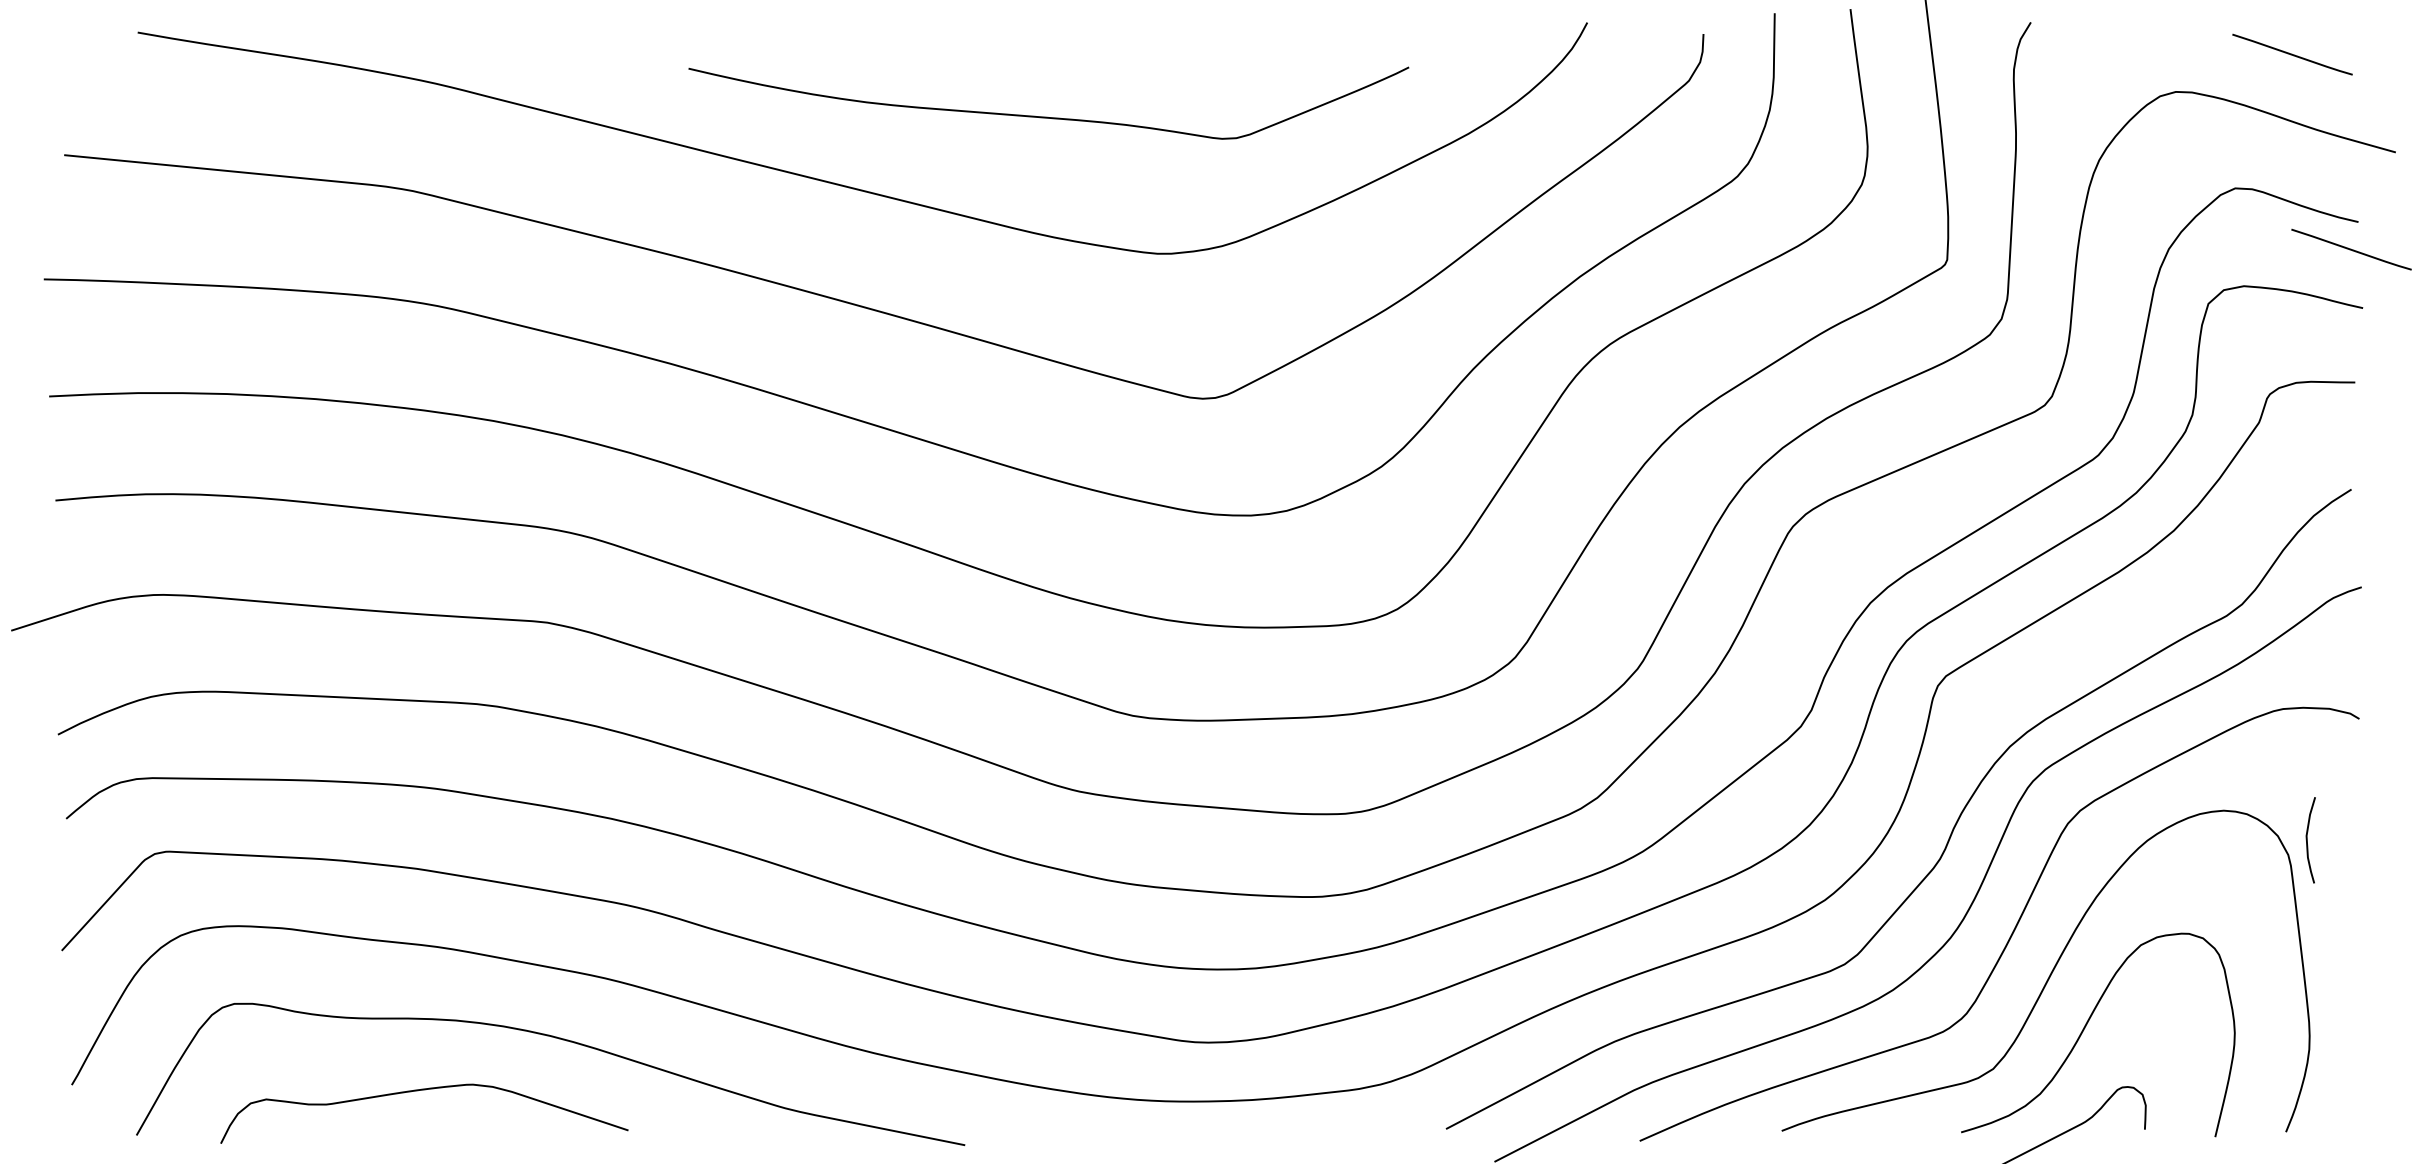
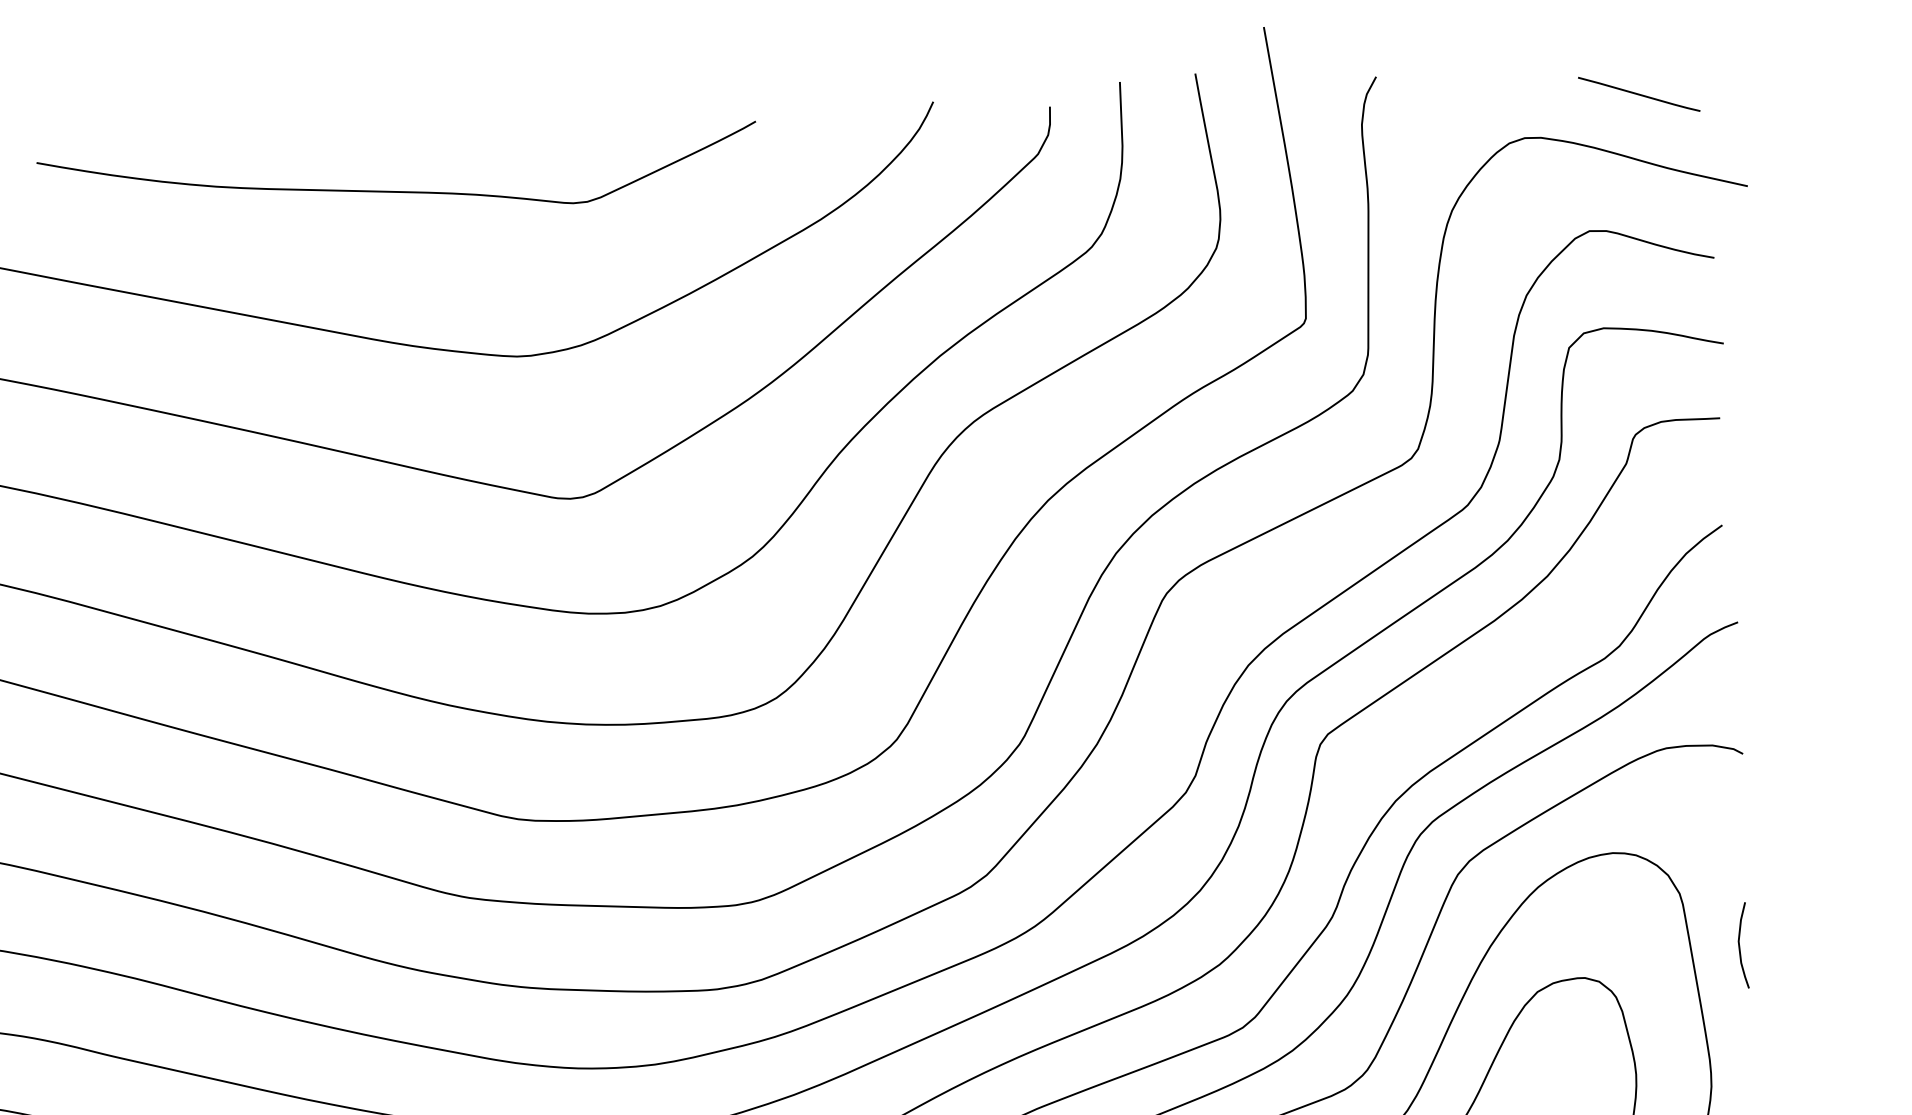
curve: (1047, 116) -> (397, 190), moved
line: (2351, 249) -> (1708, 285), removed
curve: (2307, 840) -> (1739, 945), moved

